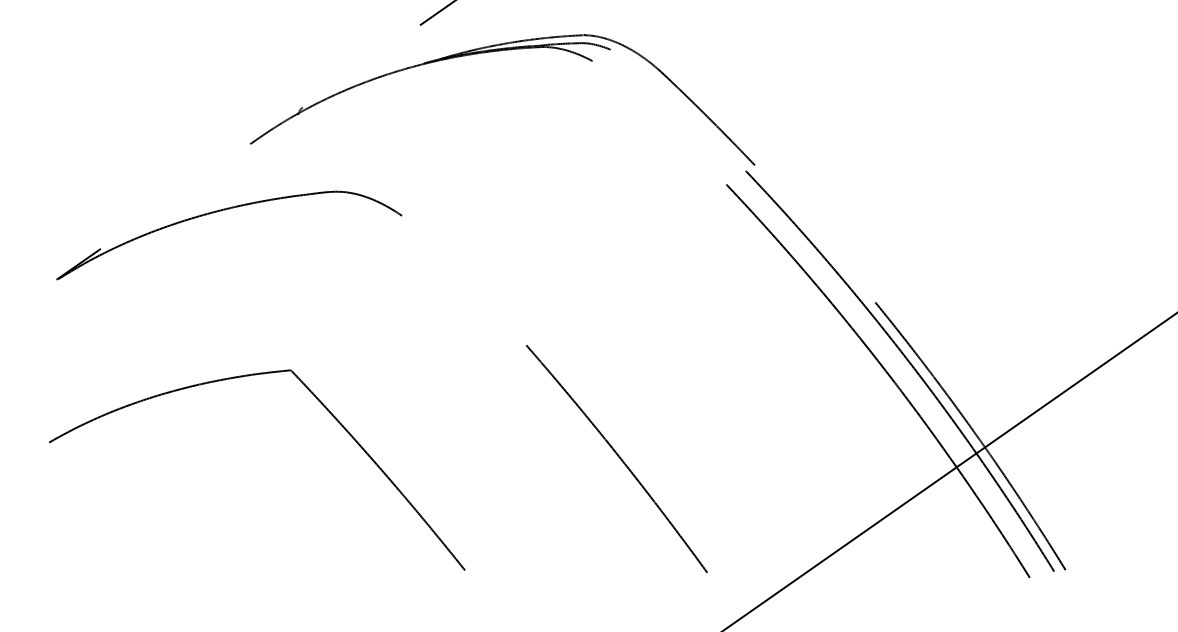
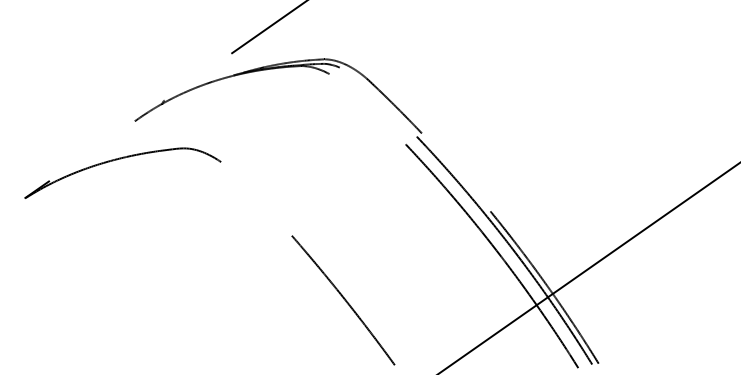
part: (320, 404) -> (174, 269), removed

